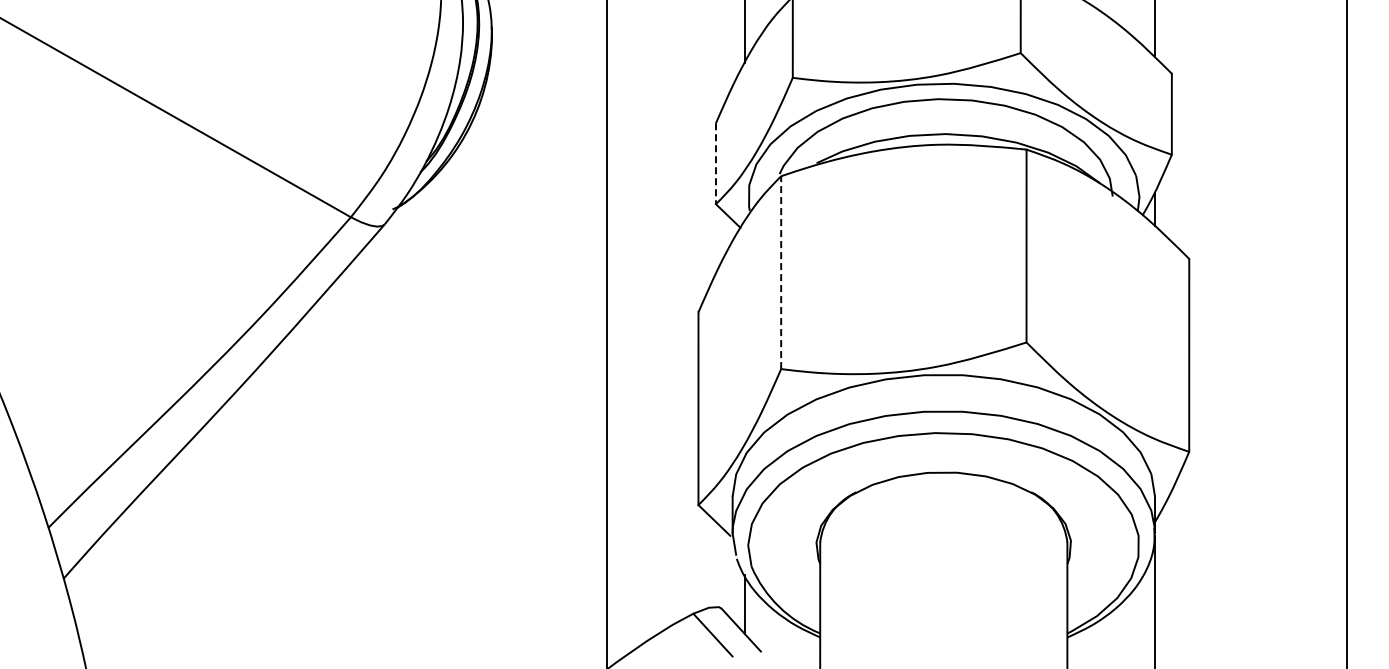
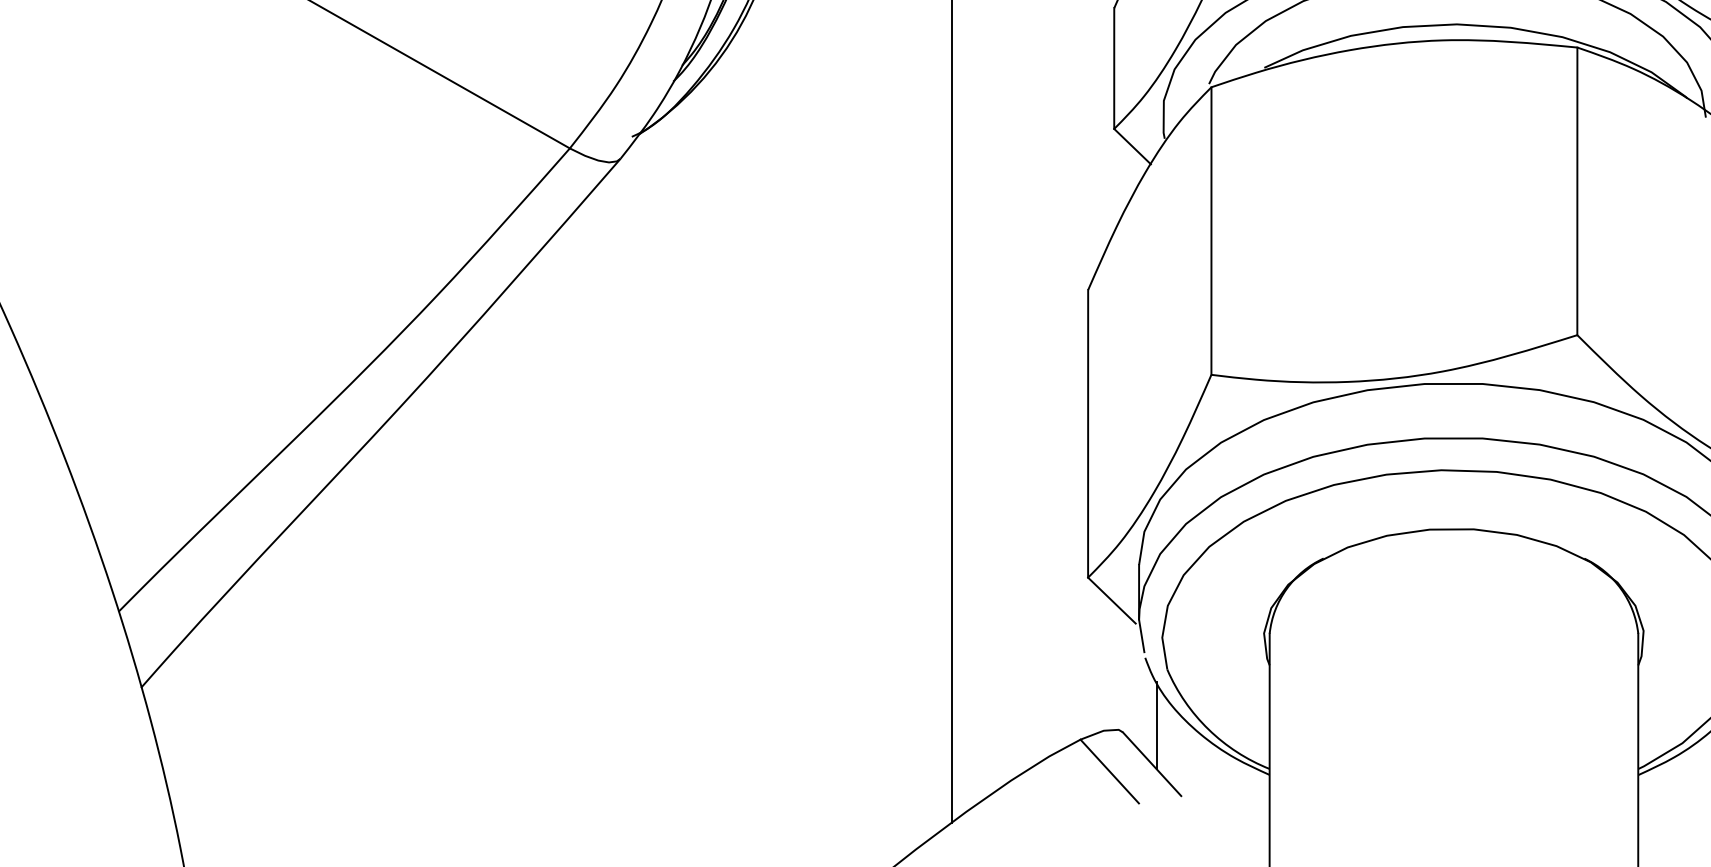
line: (715, 164) -> (1113, 69), dashed -> solid
line: (781, 272) -> (1211, 230), dashed -> solid

